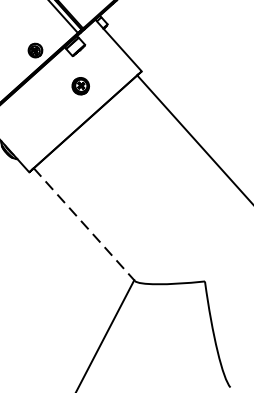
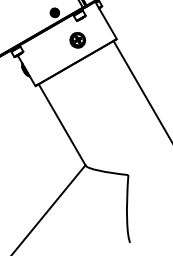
part: (80, 86) -> (77, 40), size x1.43
line: (84, 225) -> (62, 125), dashed -> solid

